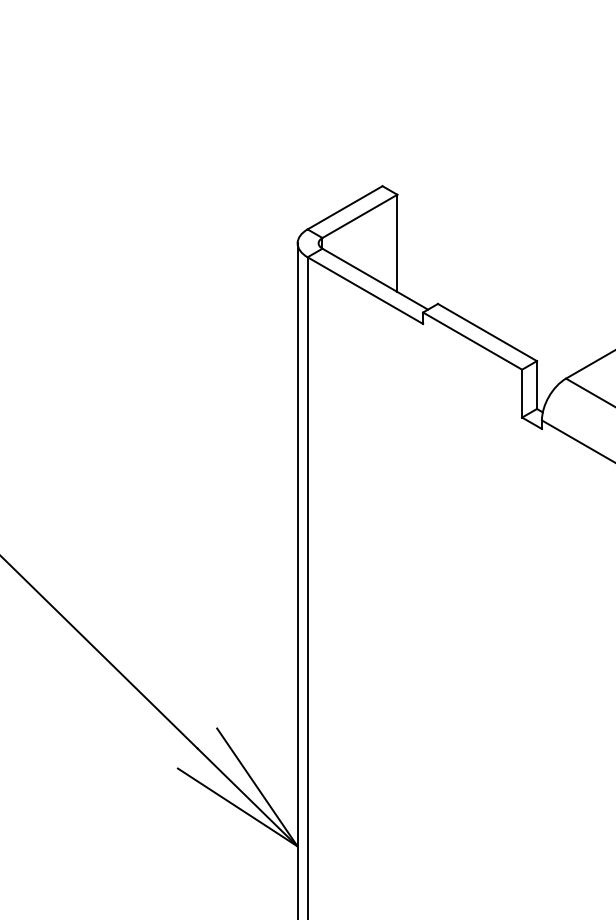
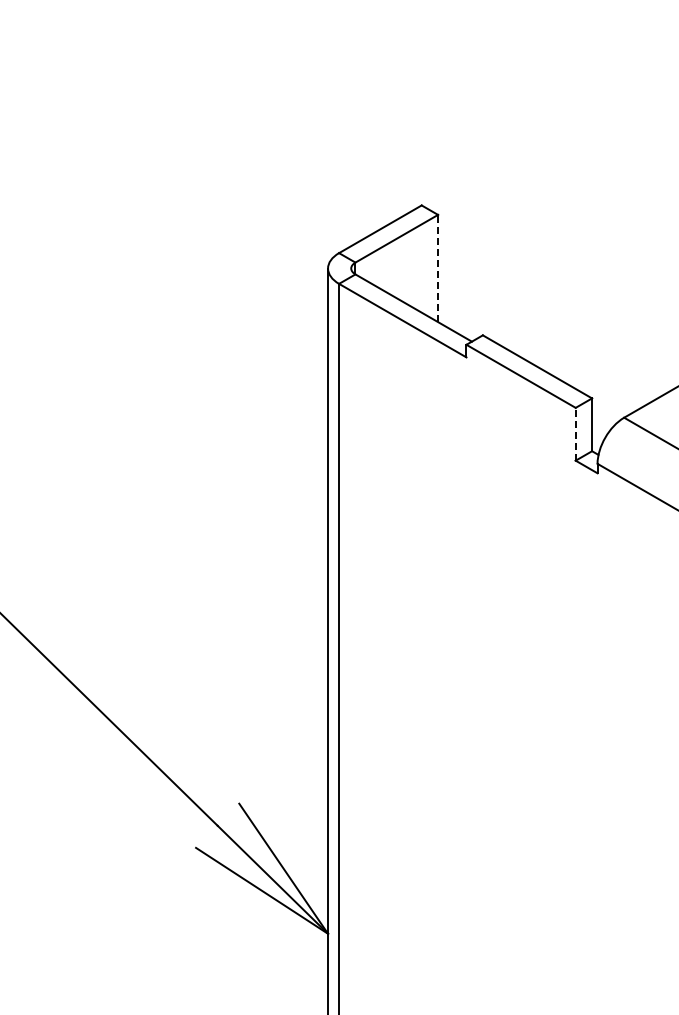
line: (397, 243) -> (438, 268), solid -> dashed
line: (521, 392) -> (575, 433), solid -> dashed

